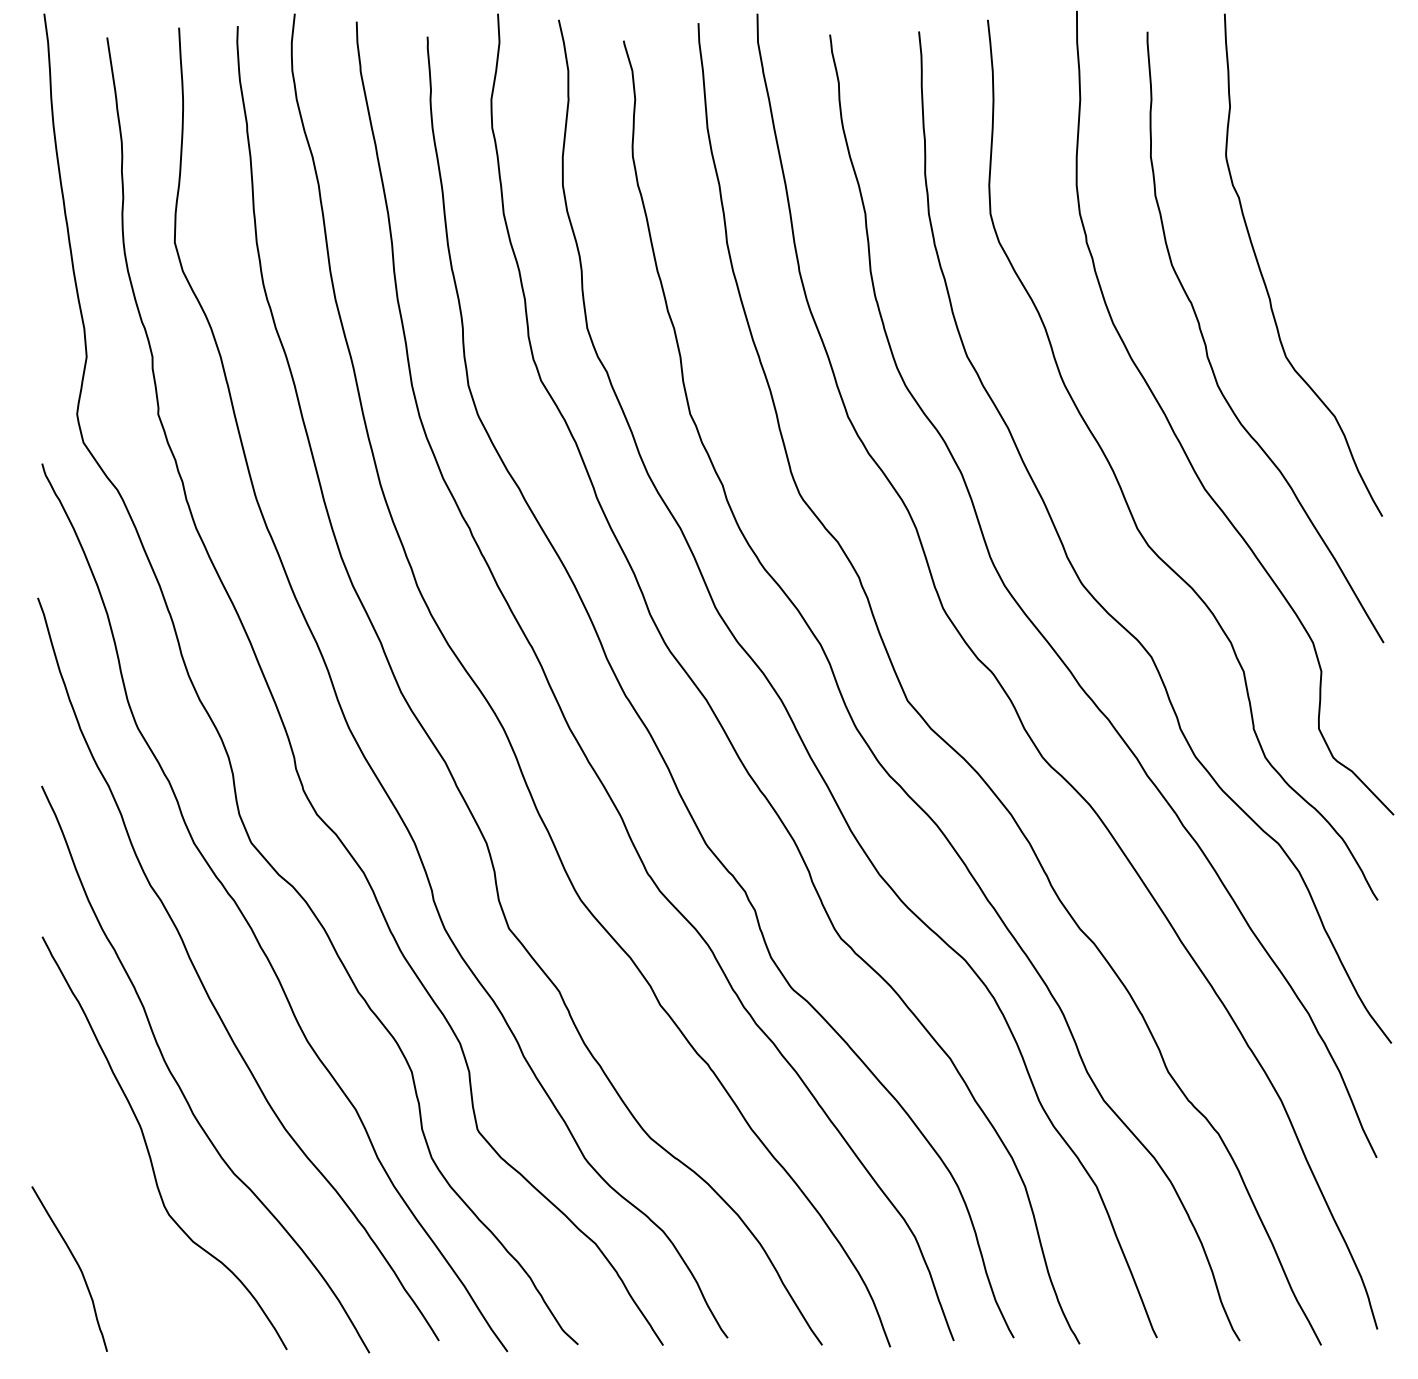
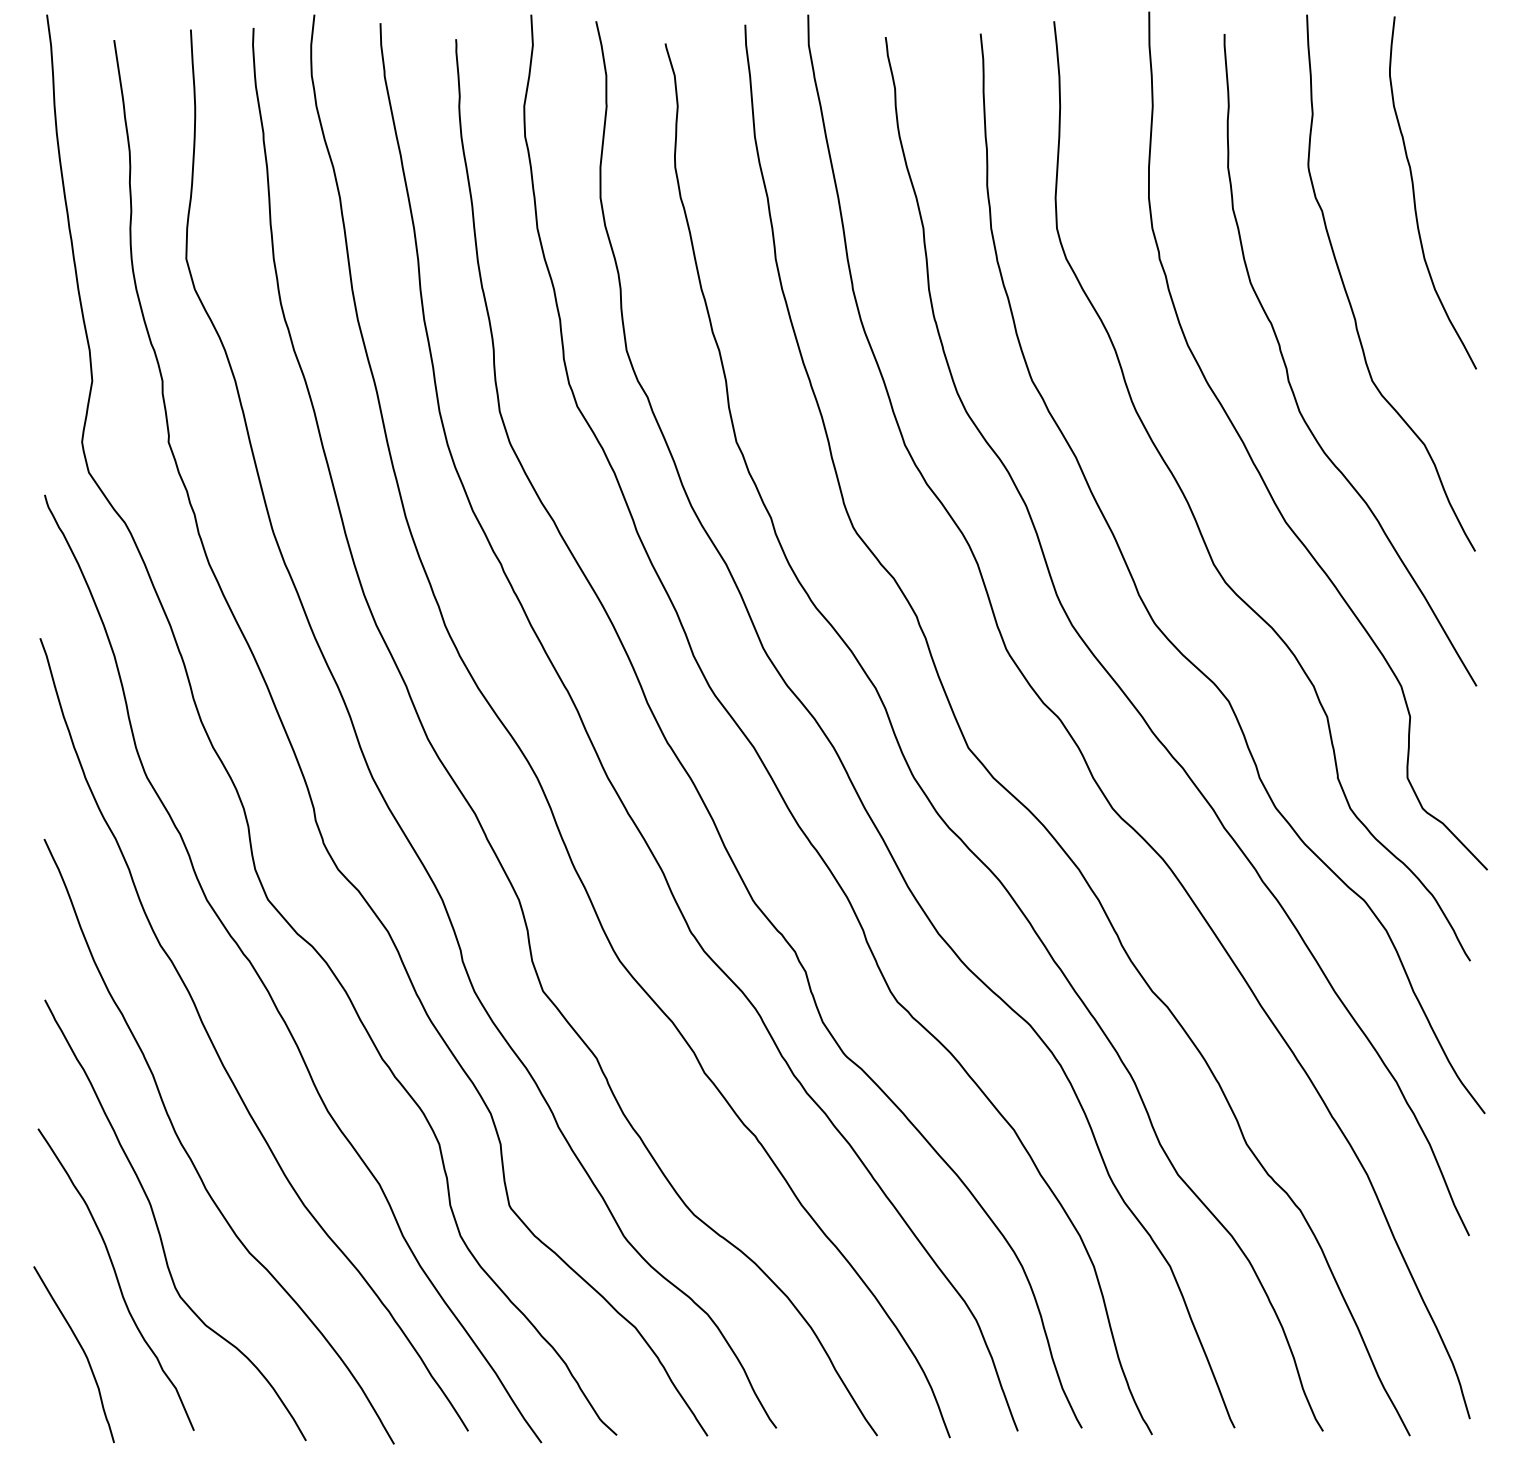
curve: (1326, 185) -> (1415, 198), added
curve: (109, 1198) -> (116, 1279), added

